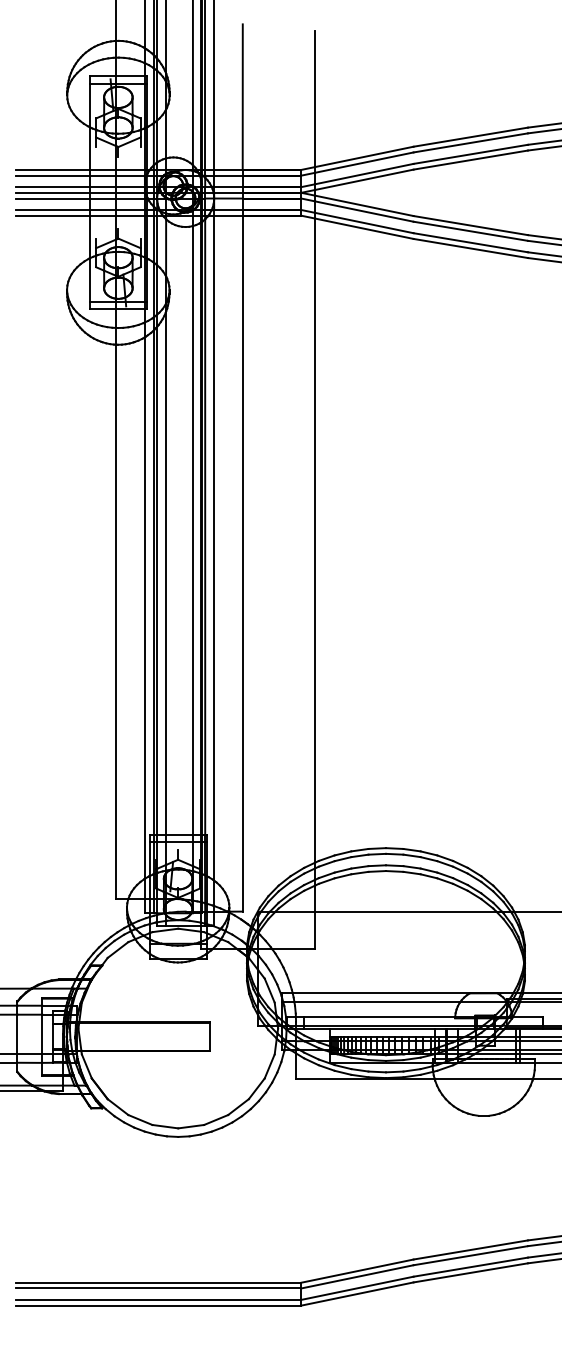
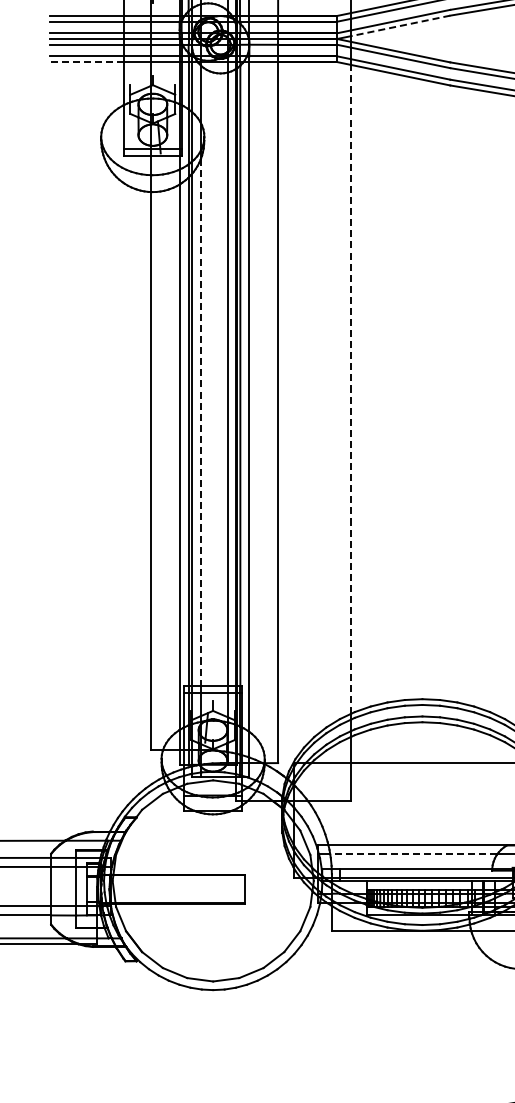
line: (363, 179) -> (399, 25), solid -> dashed
line: (53, 215) -> (87, 61), solid -> dashed
line: (315, 540) -> (351, 389), solid -> dashed
line: (166, 573) -> (201, 422), solid -> dashed
line: (377, 1002) -> (413, 854), solid -> dashed

